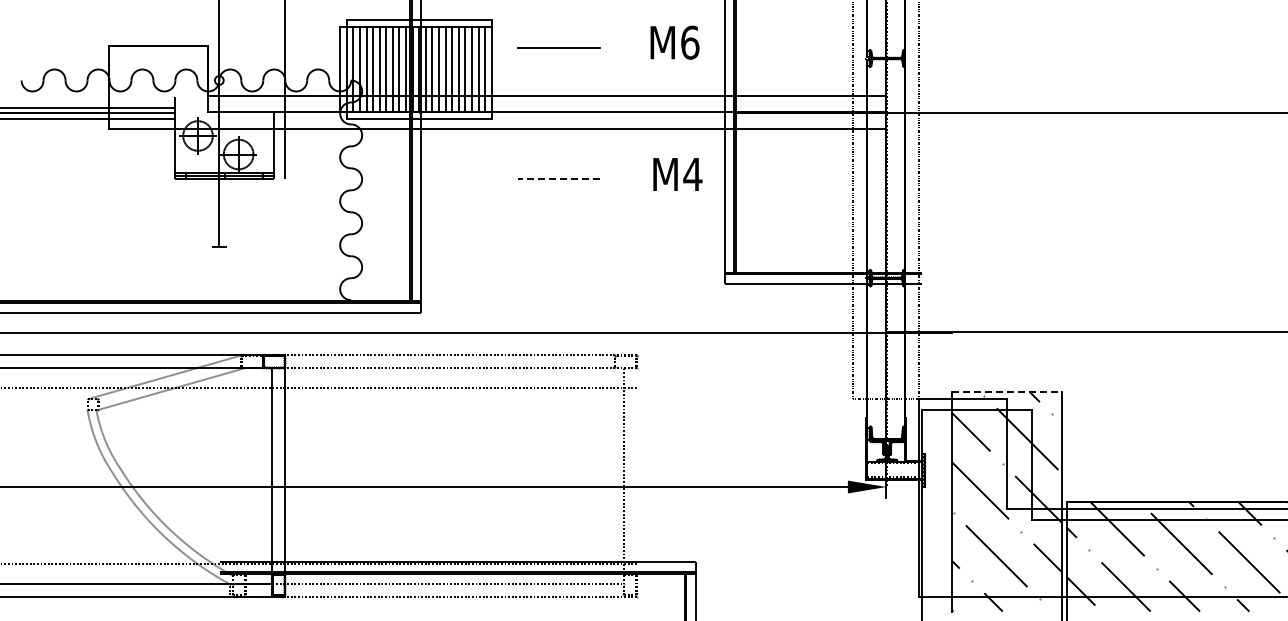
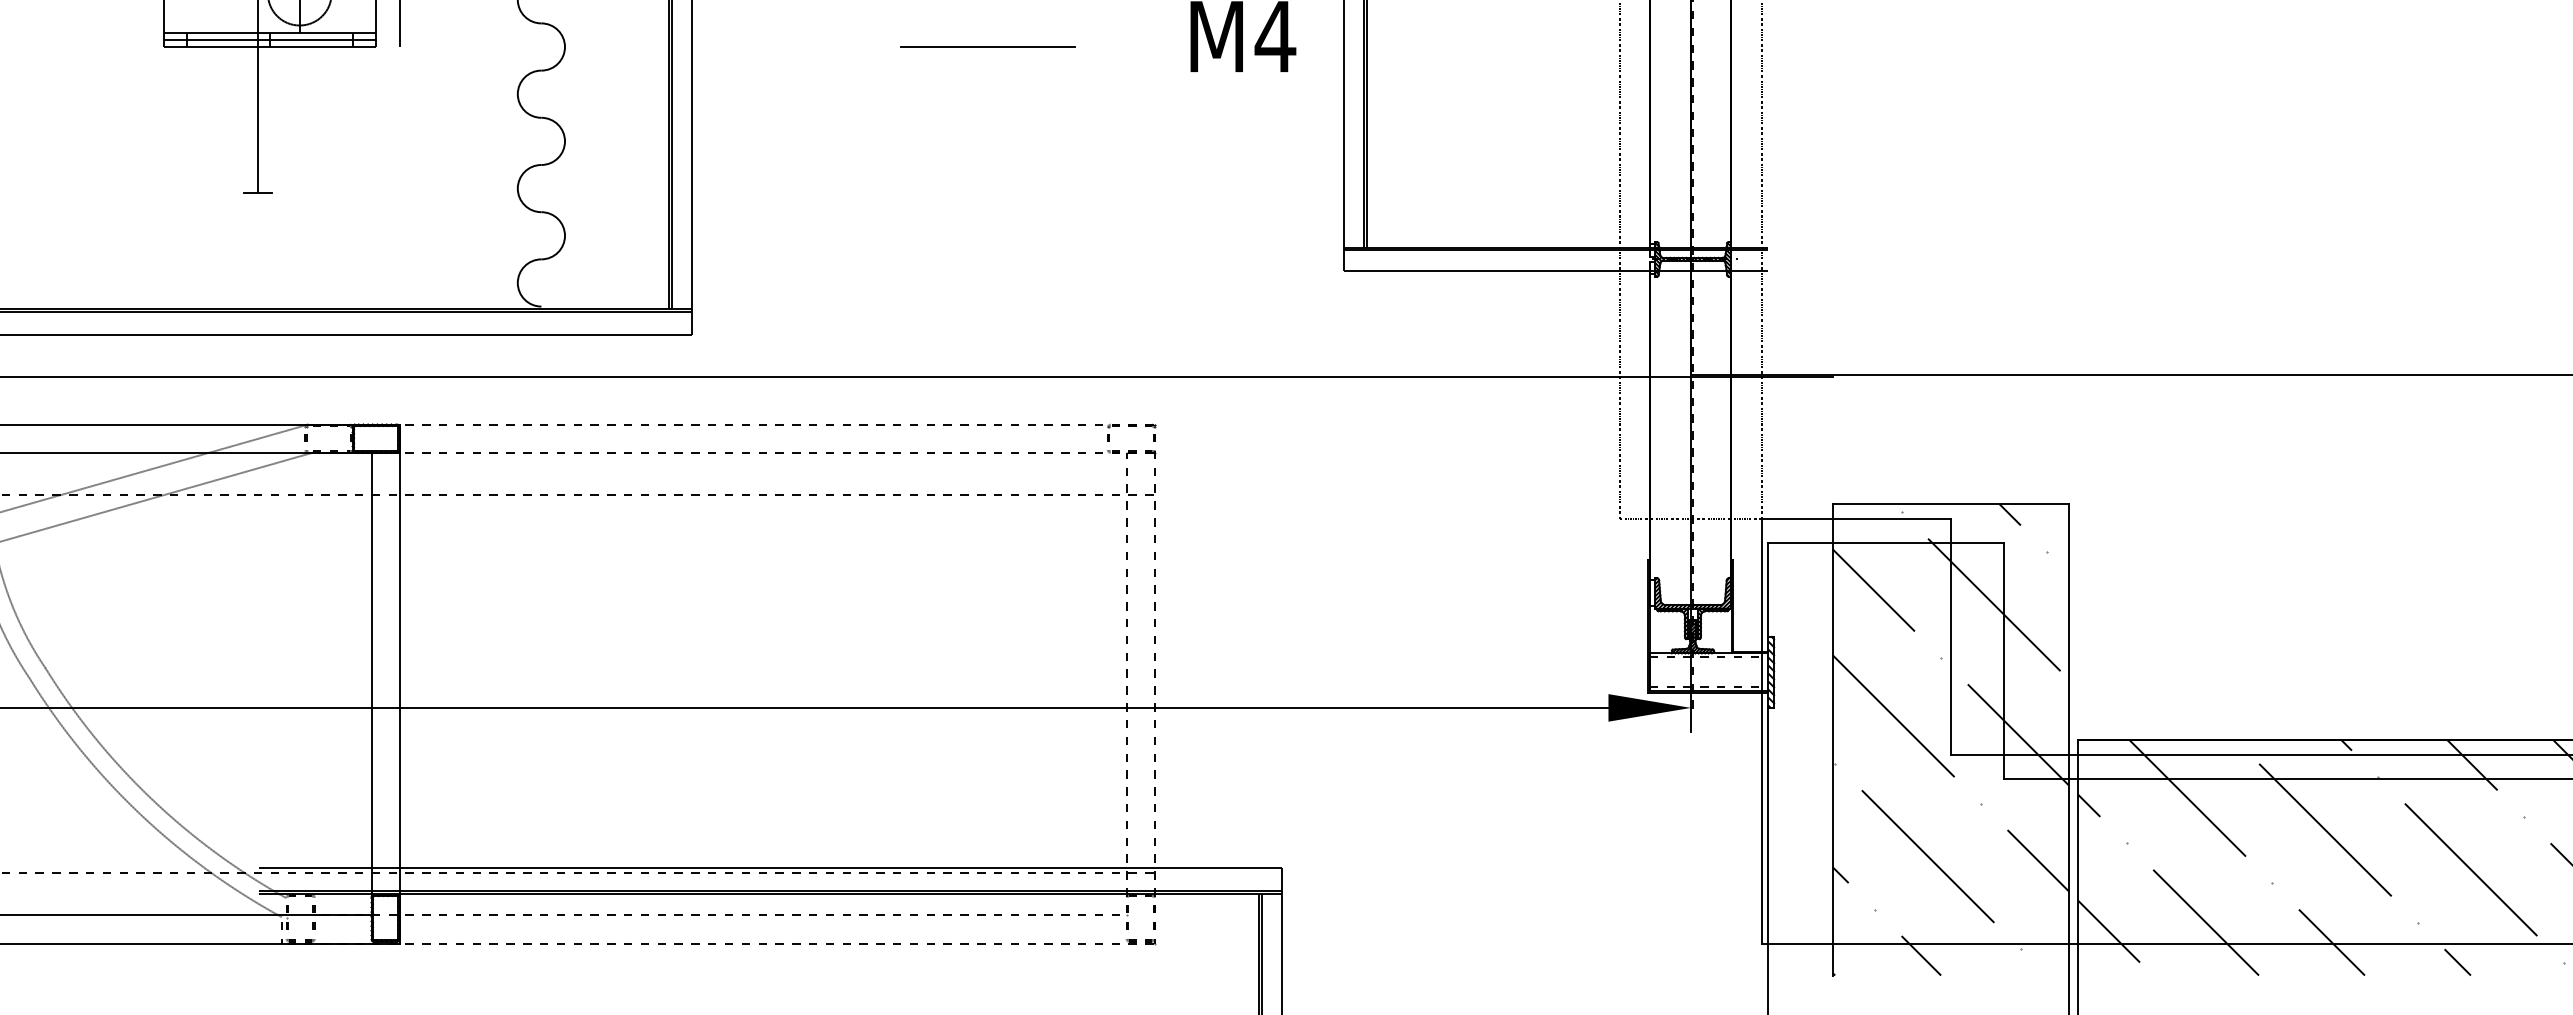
line: (559, 179) -> (988, 47), dashed -> solid
line: (1007, 391) -> (1951, 502), dashed -> solid
line: (636, 475) -> (1154, 683), added

